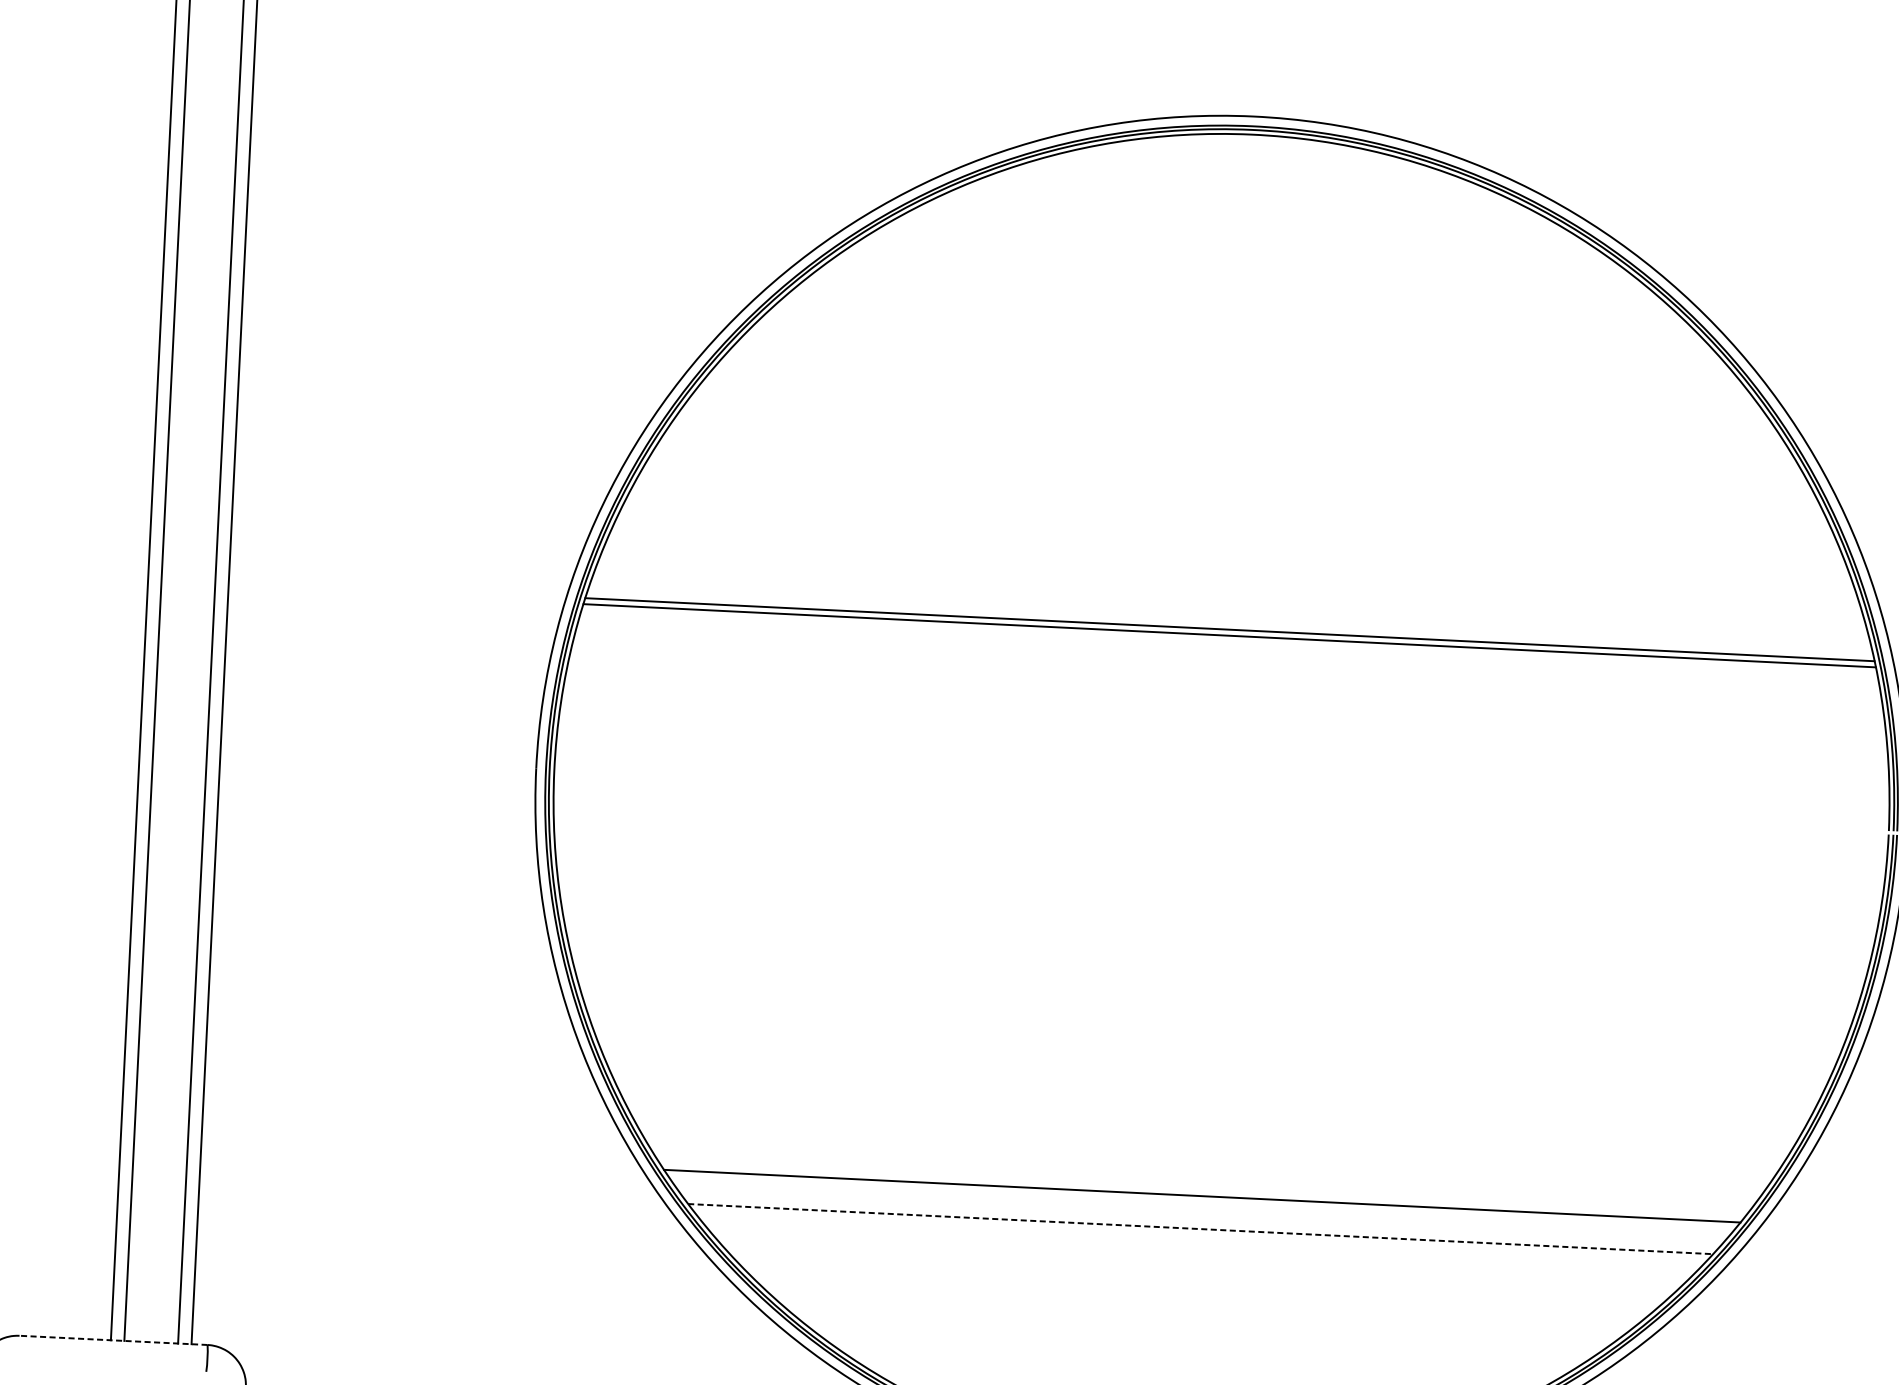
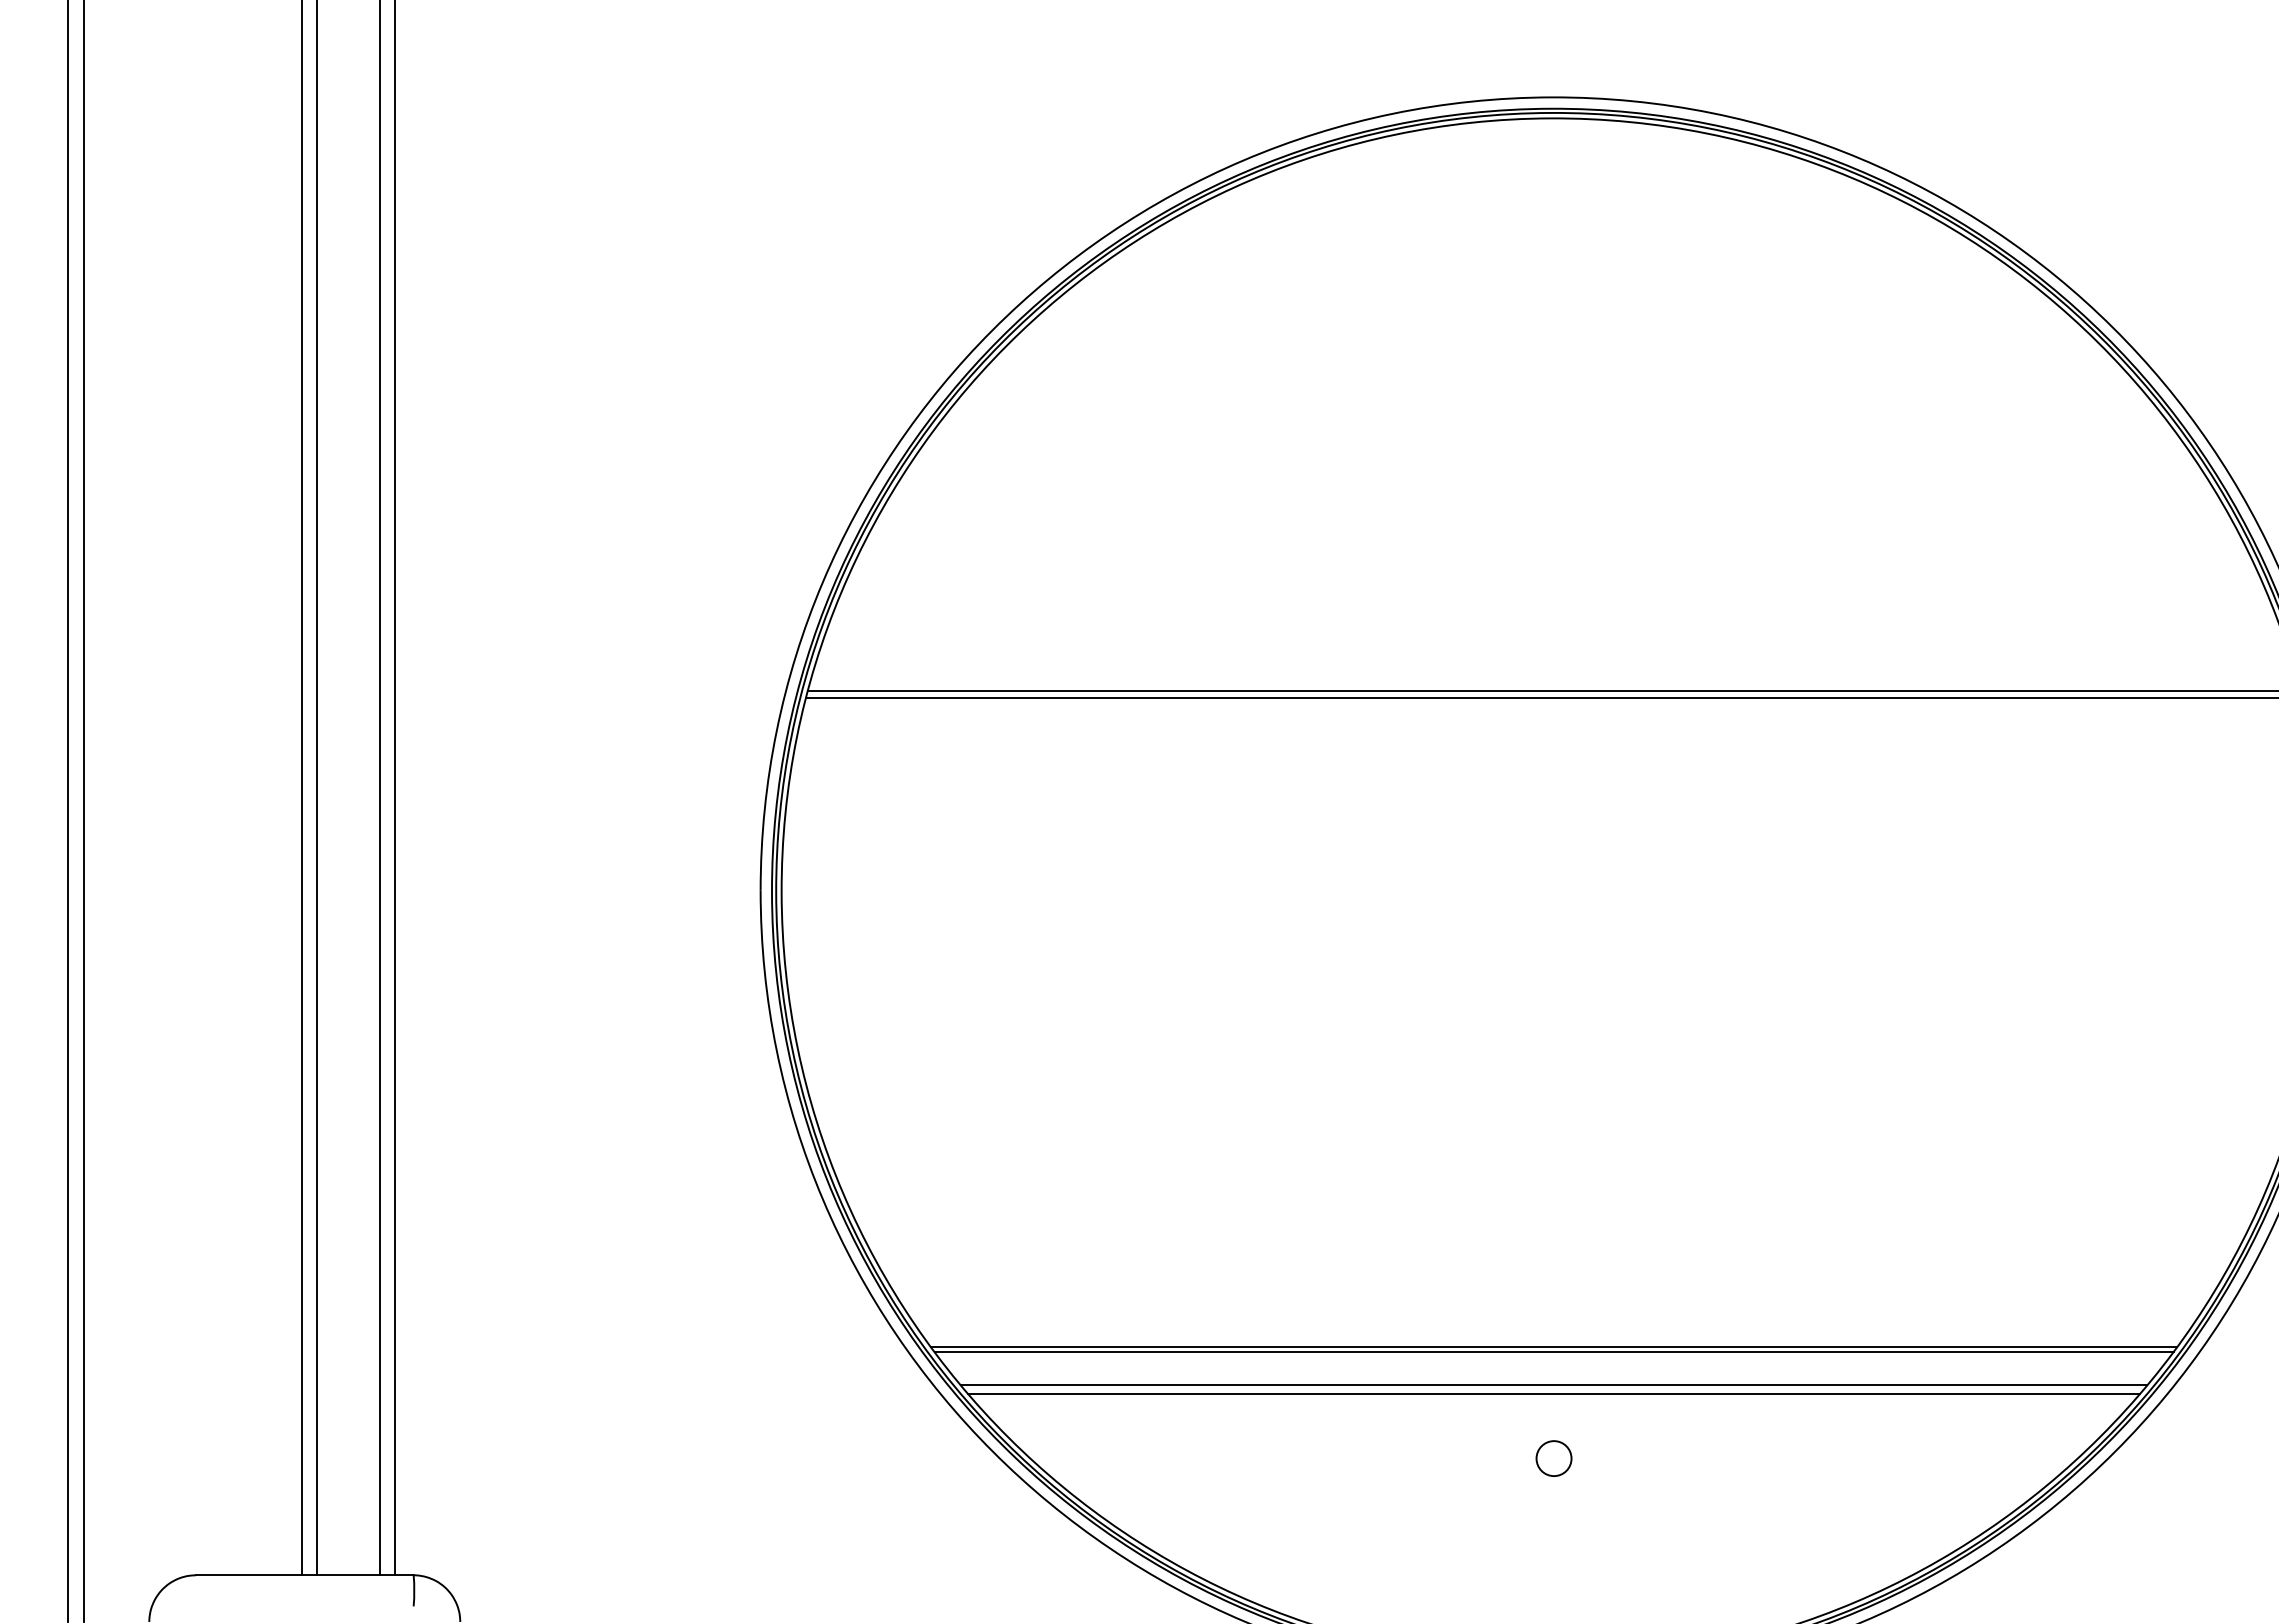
line: (1201, 1200) -> (1553, 1352), added
line: (1201, 1229) -> (1554, 1385), dashed -> solid
line: (1199, 1236) -> (1553, 1394), added
circle: (1197, 1292) -> (1553, 1458), added
line: (113, 1340) -> (304, 1575), dashed -> solid

